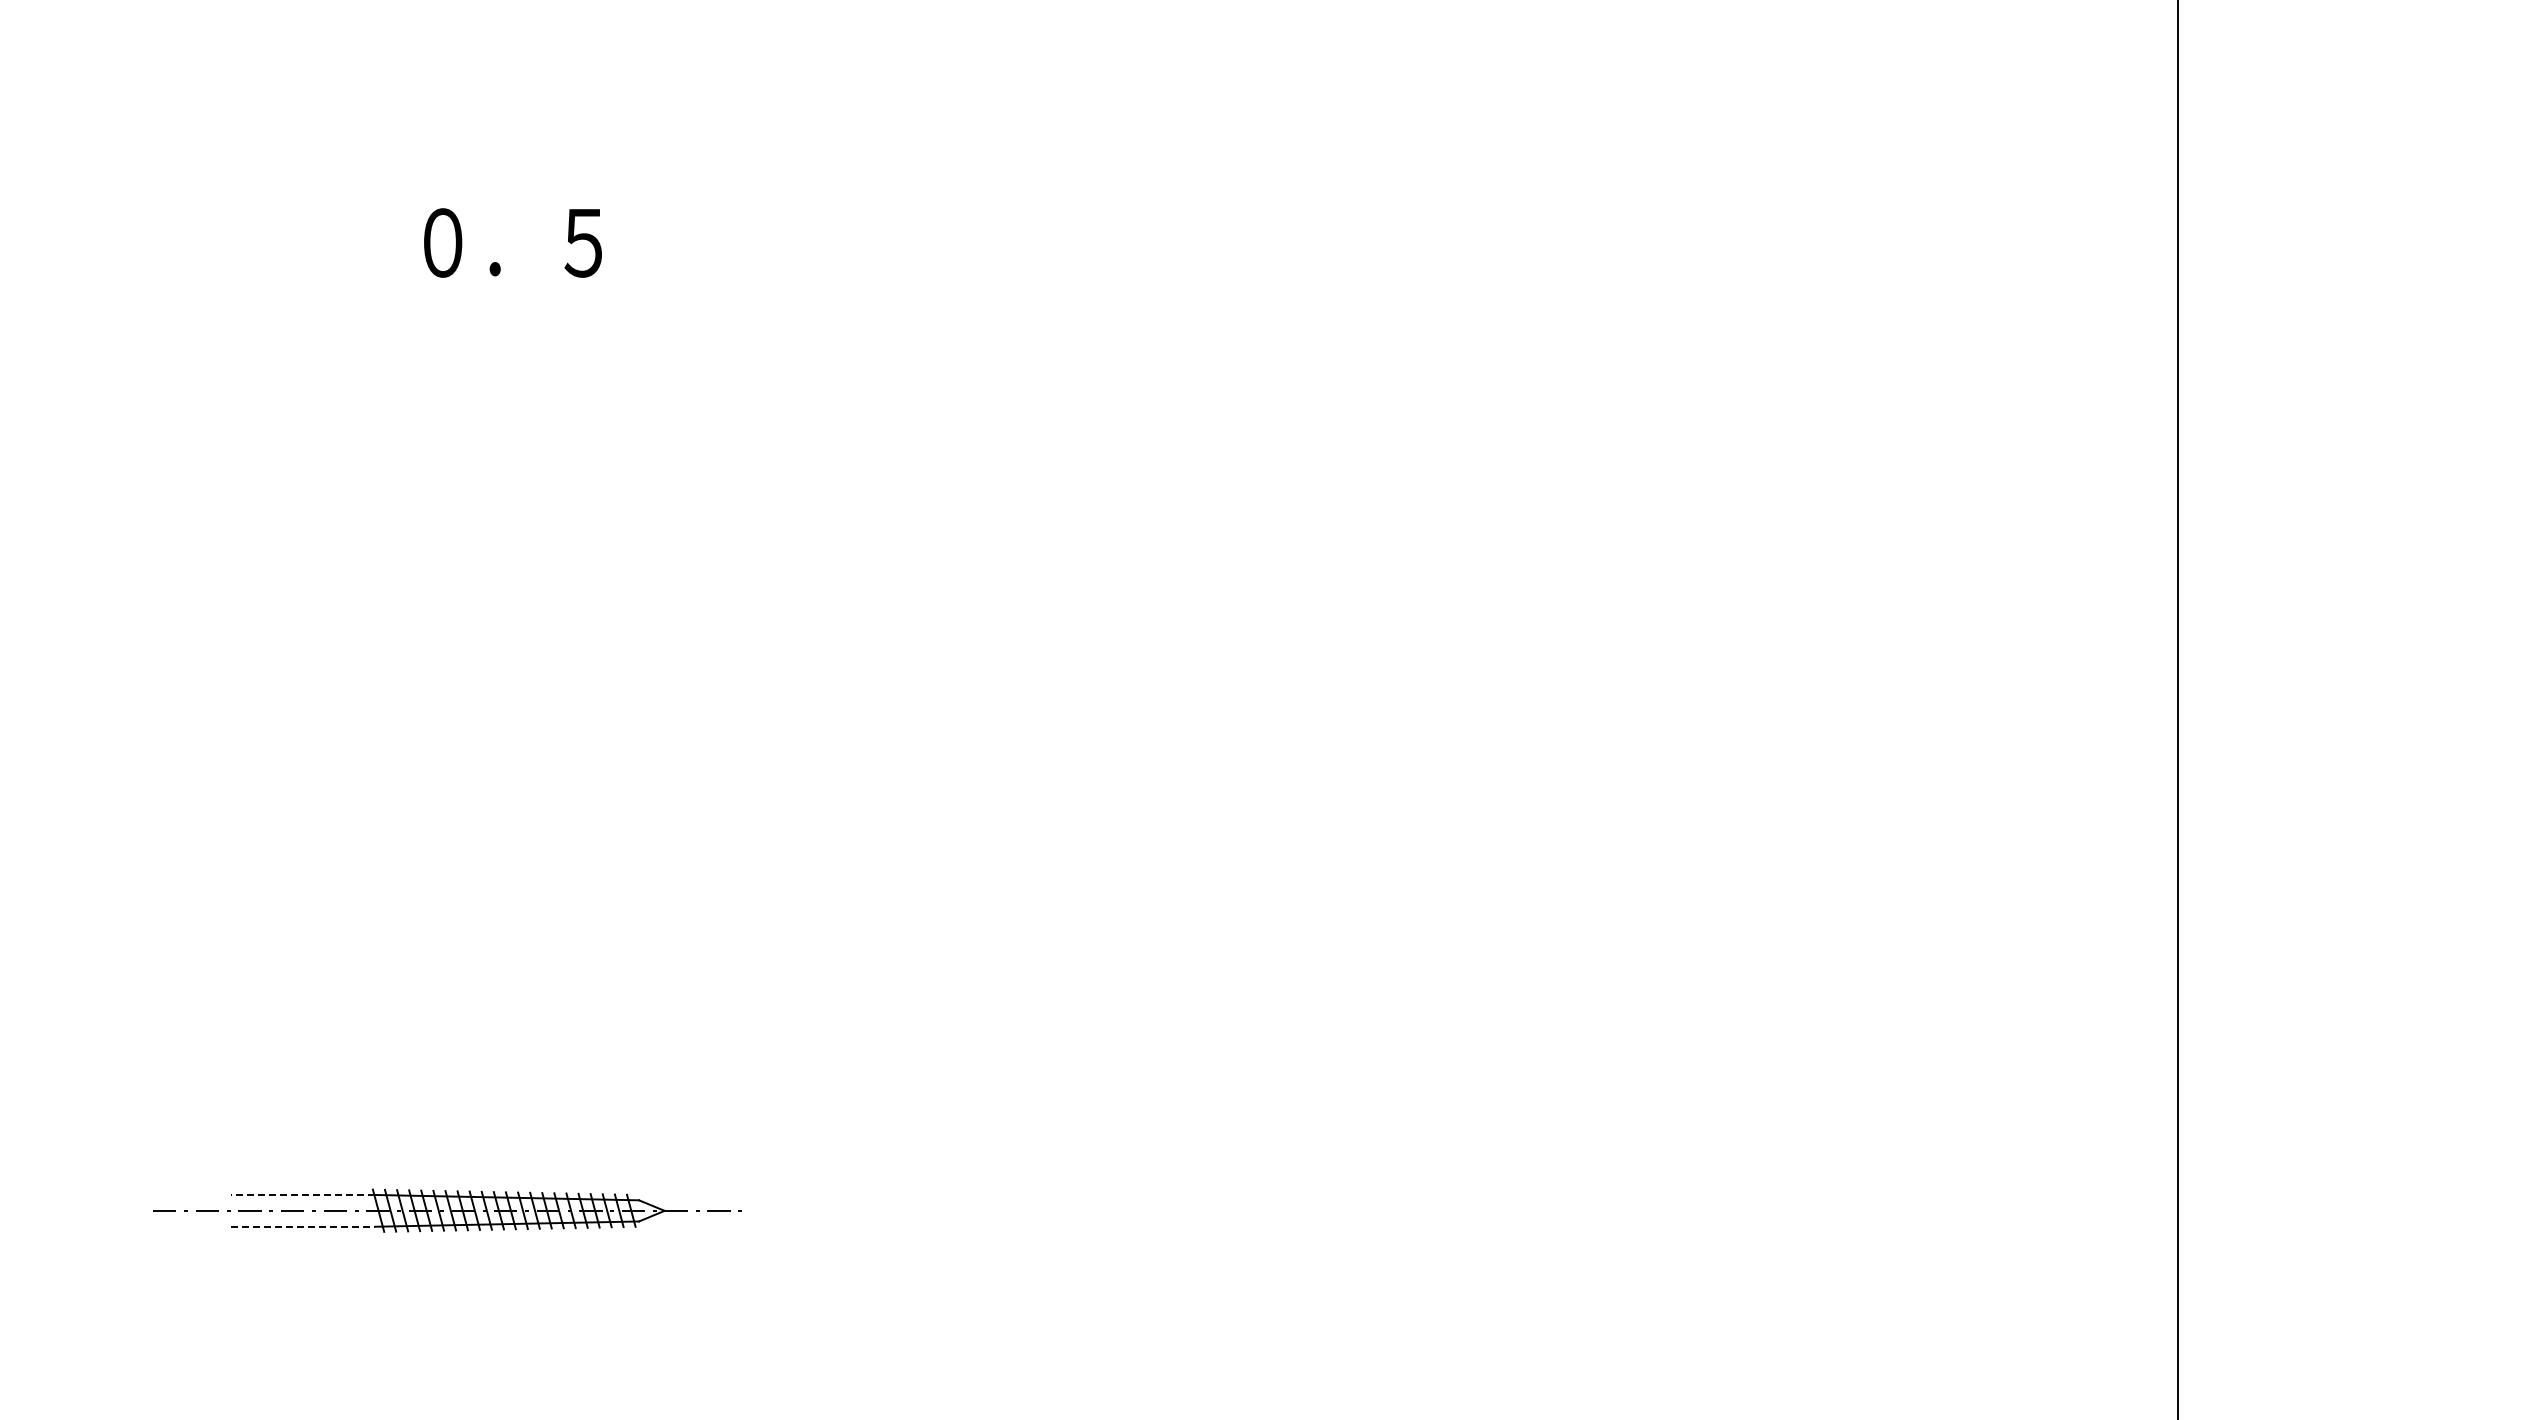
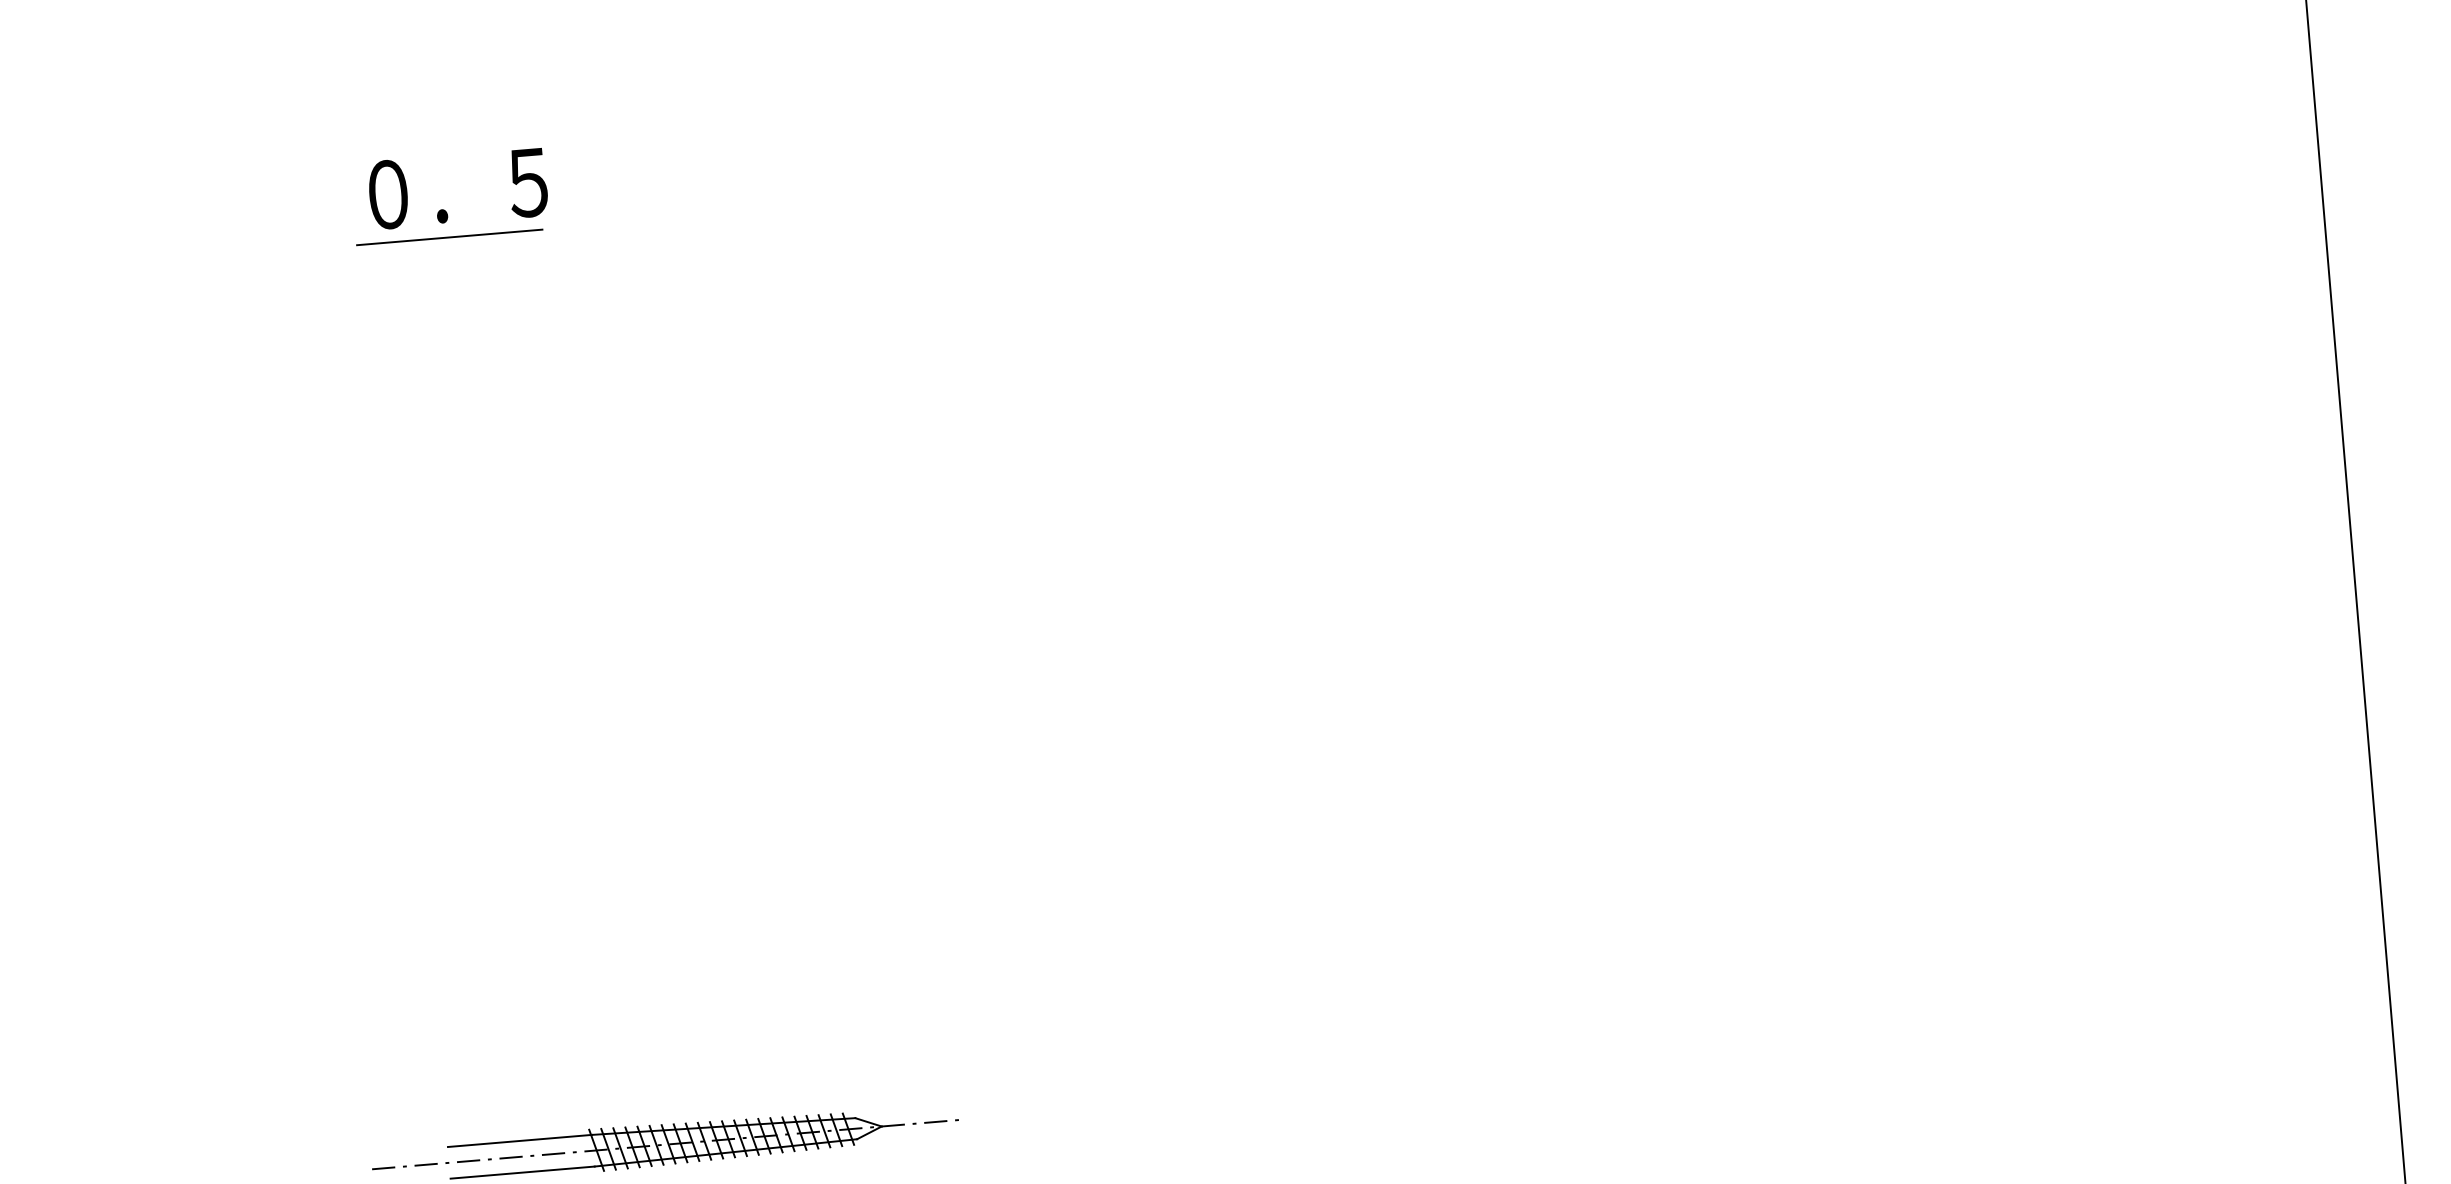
text: (512, 242) -> (457, 188), moved
line: (308, 288) -> (449, 237), added
line: (302, 1194) -> (519, 1140), dashed -> solid
line: (303, 1226) -> (523, 1172), dashed -> solid

